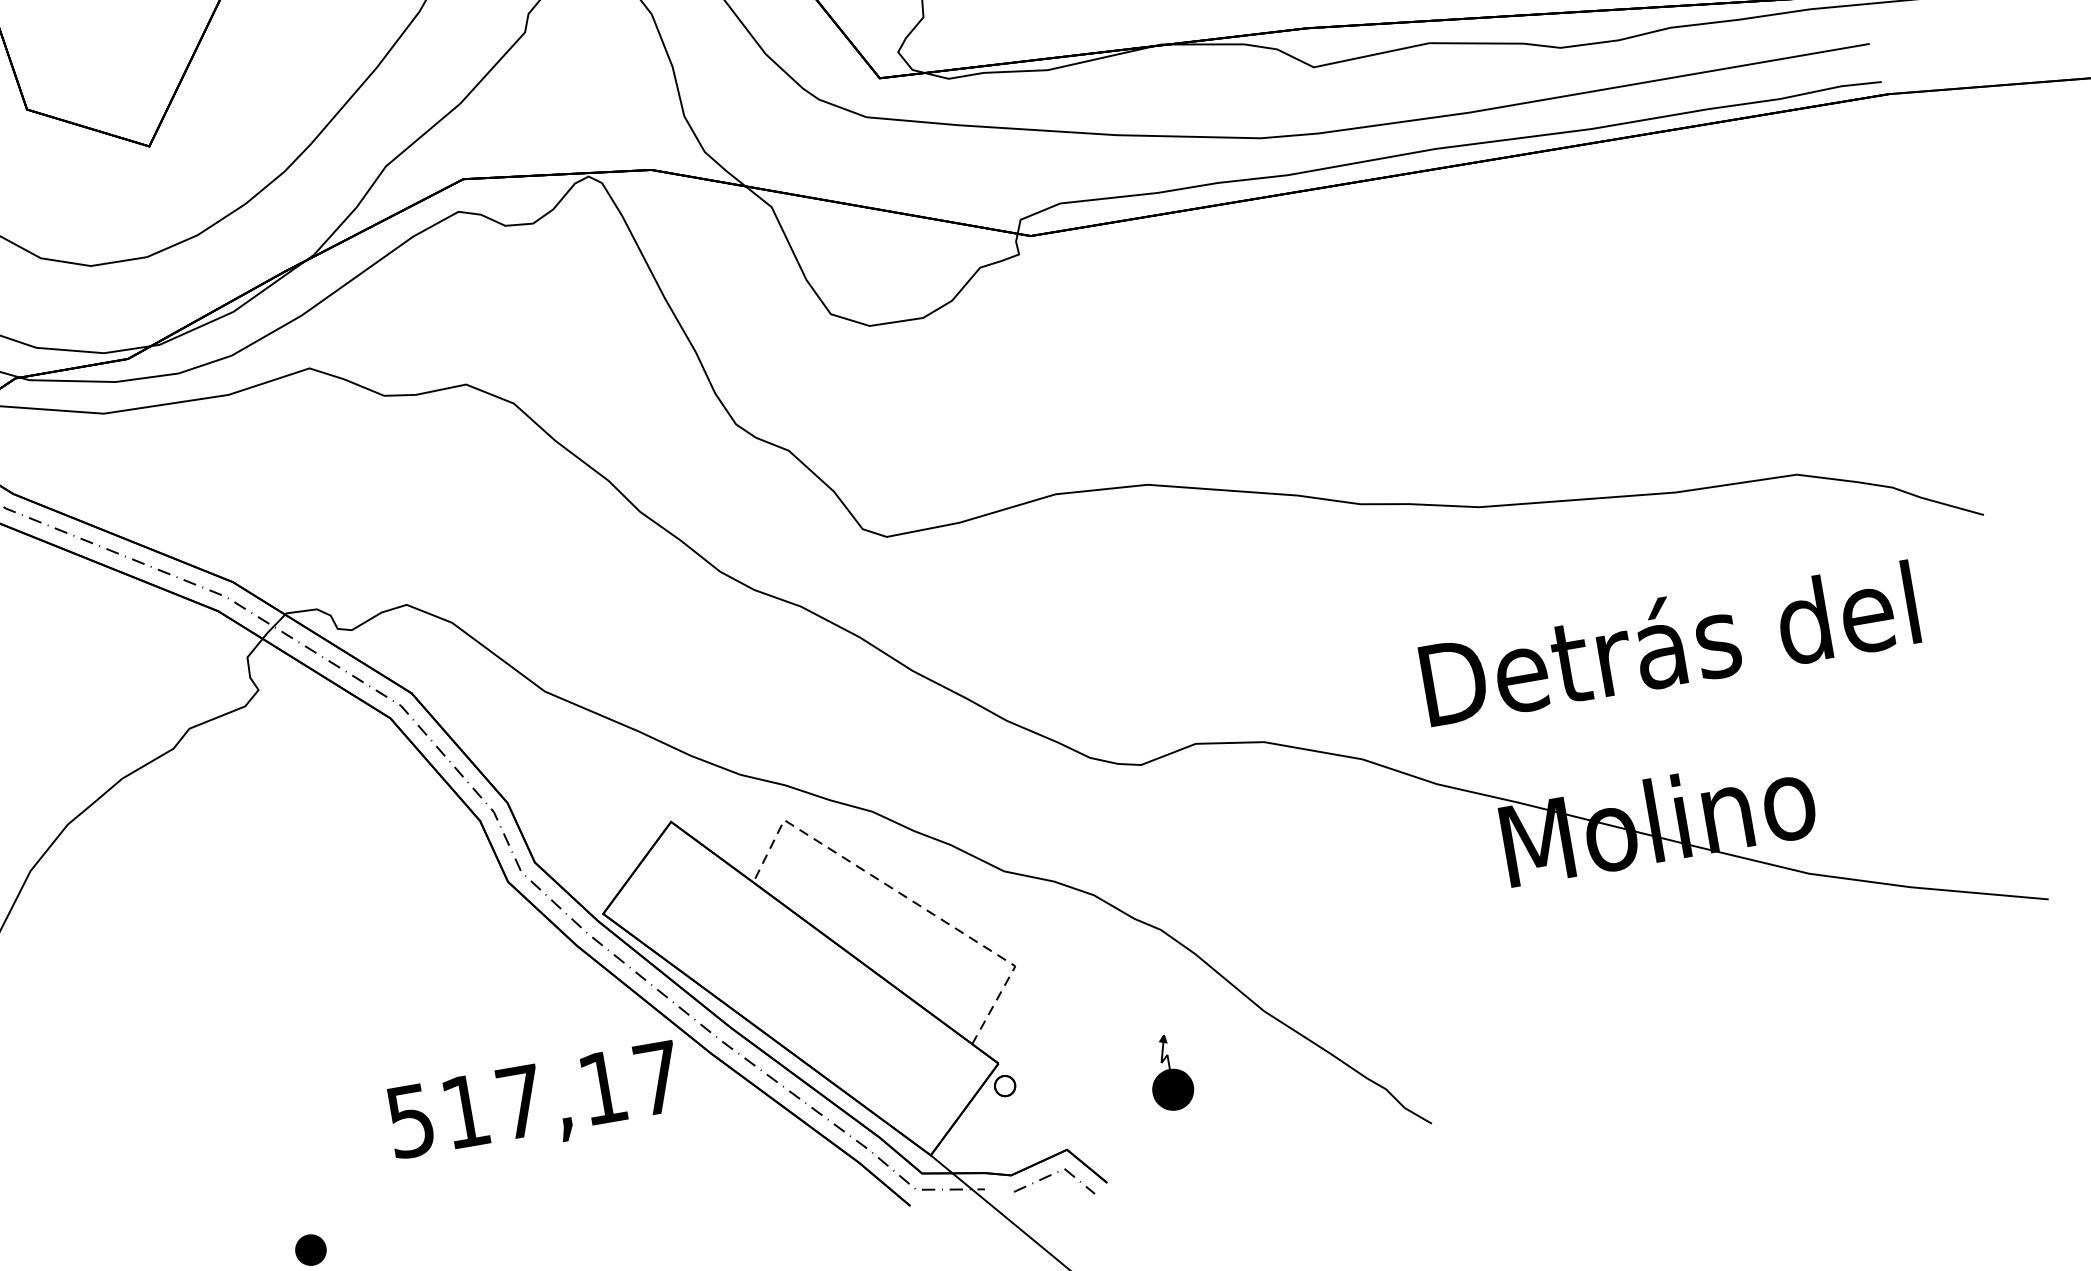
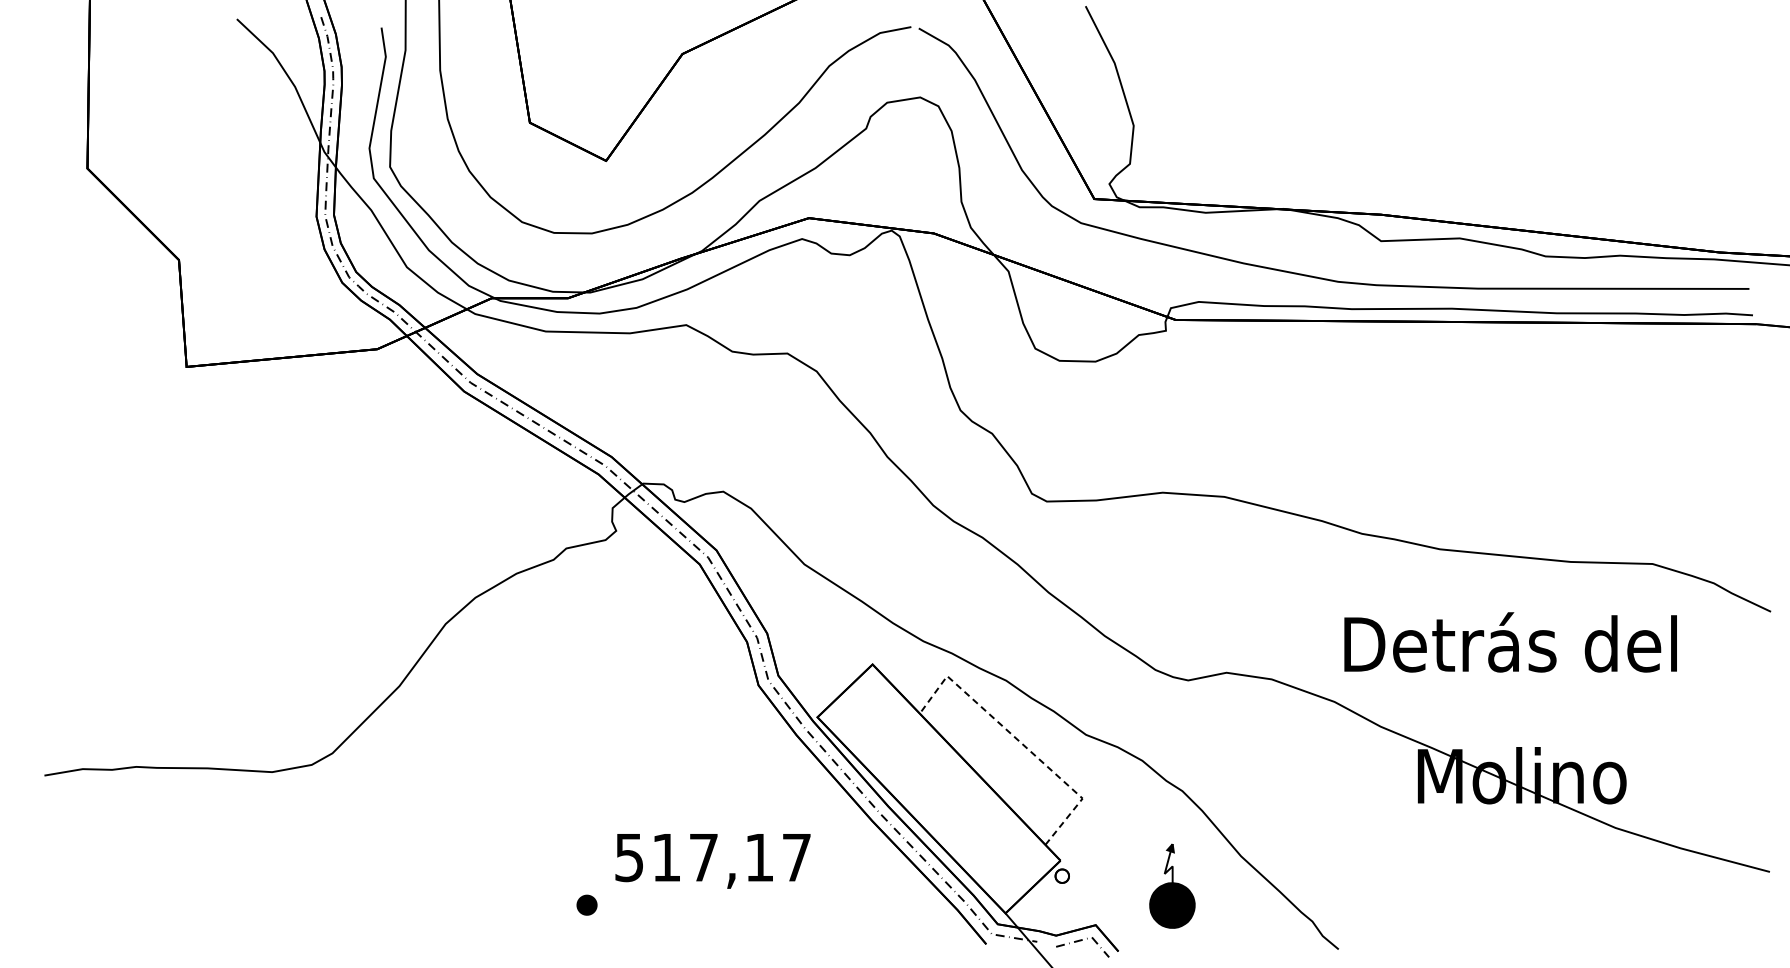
text: (1669, 641) -> (1510, 642), moved
part: (1170, 1071) -> (1172, 885), size x1.67
text: (534, 1105) -> (712, 861), moved

